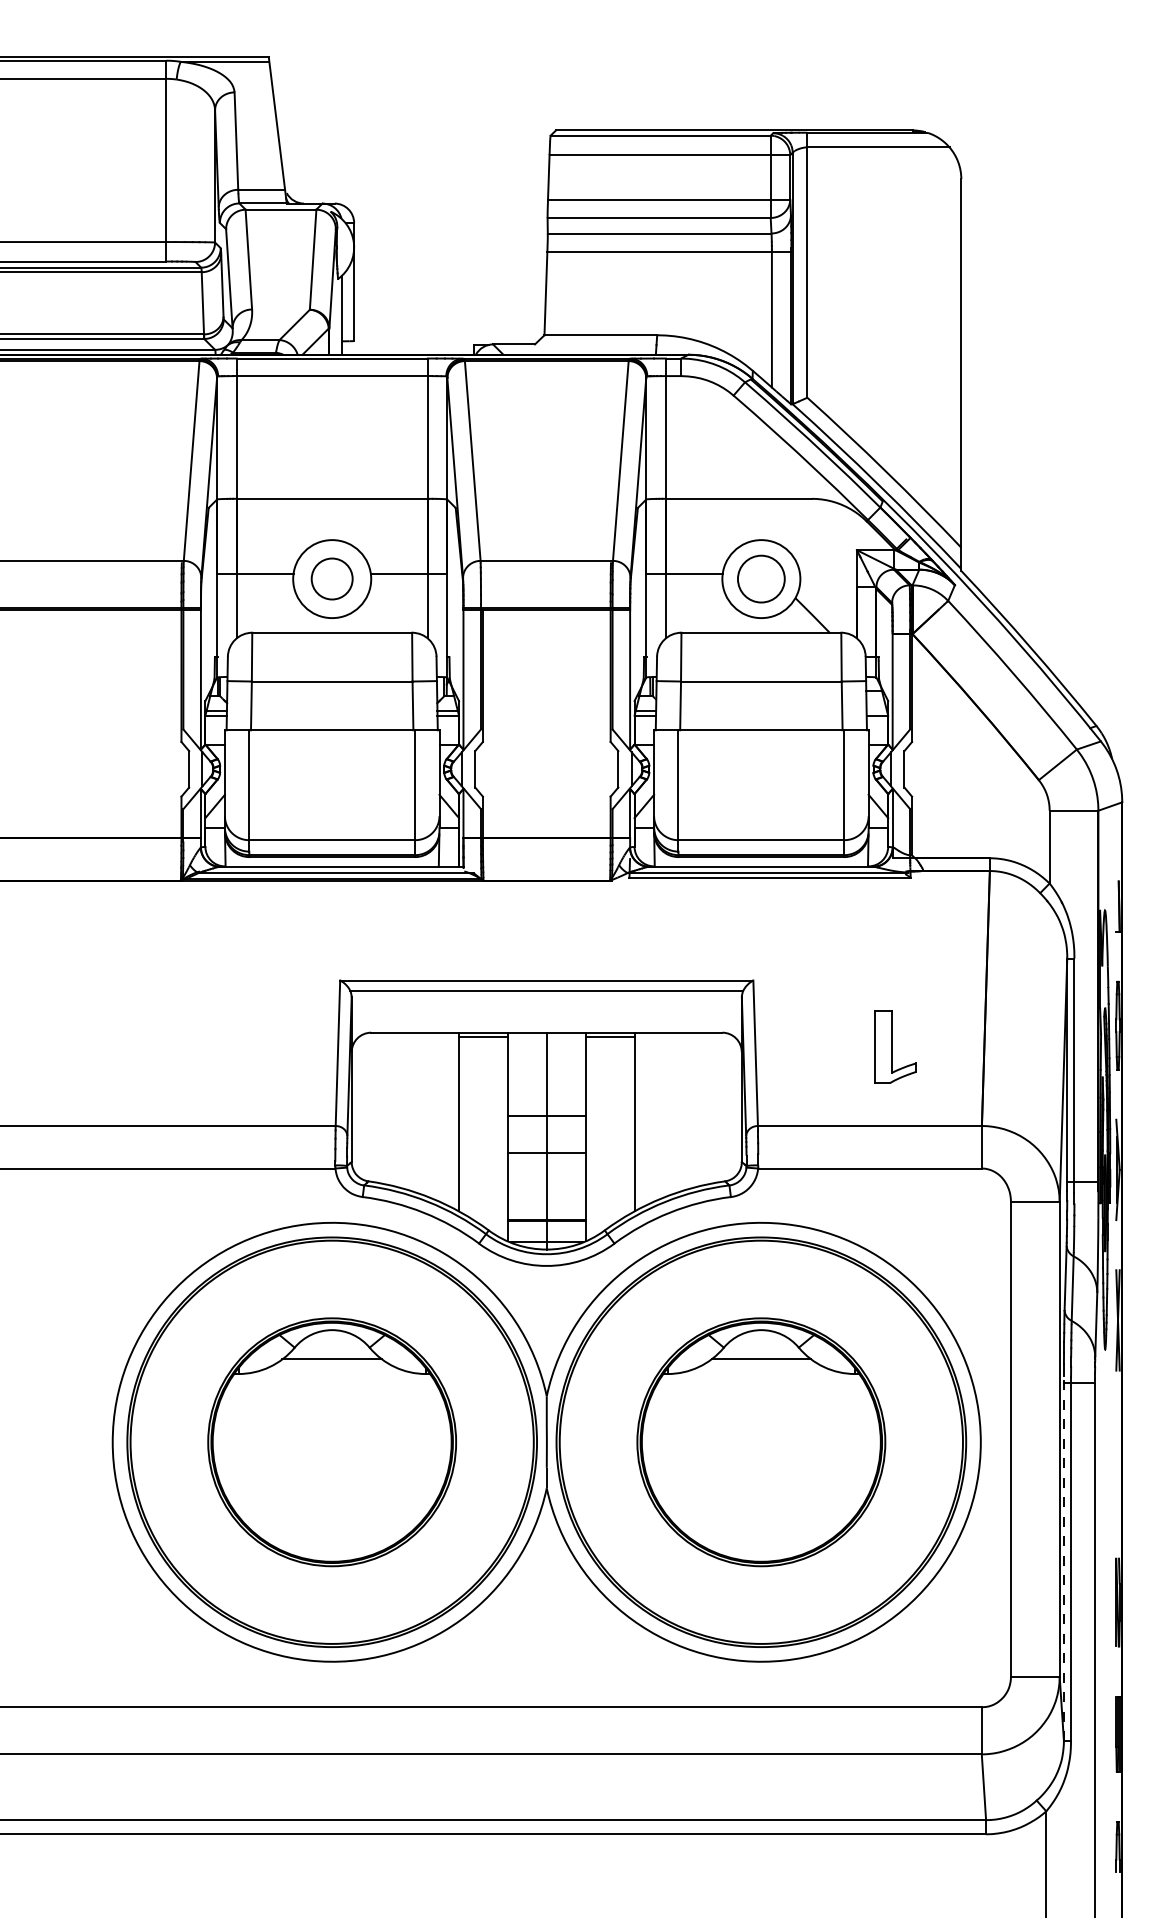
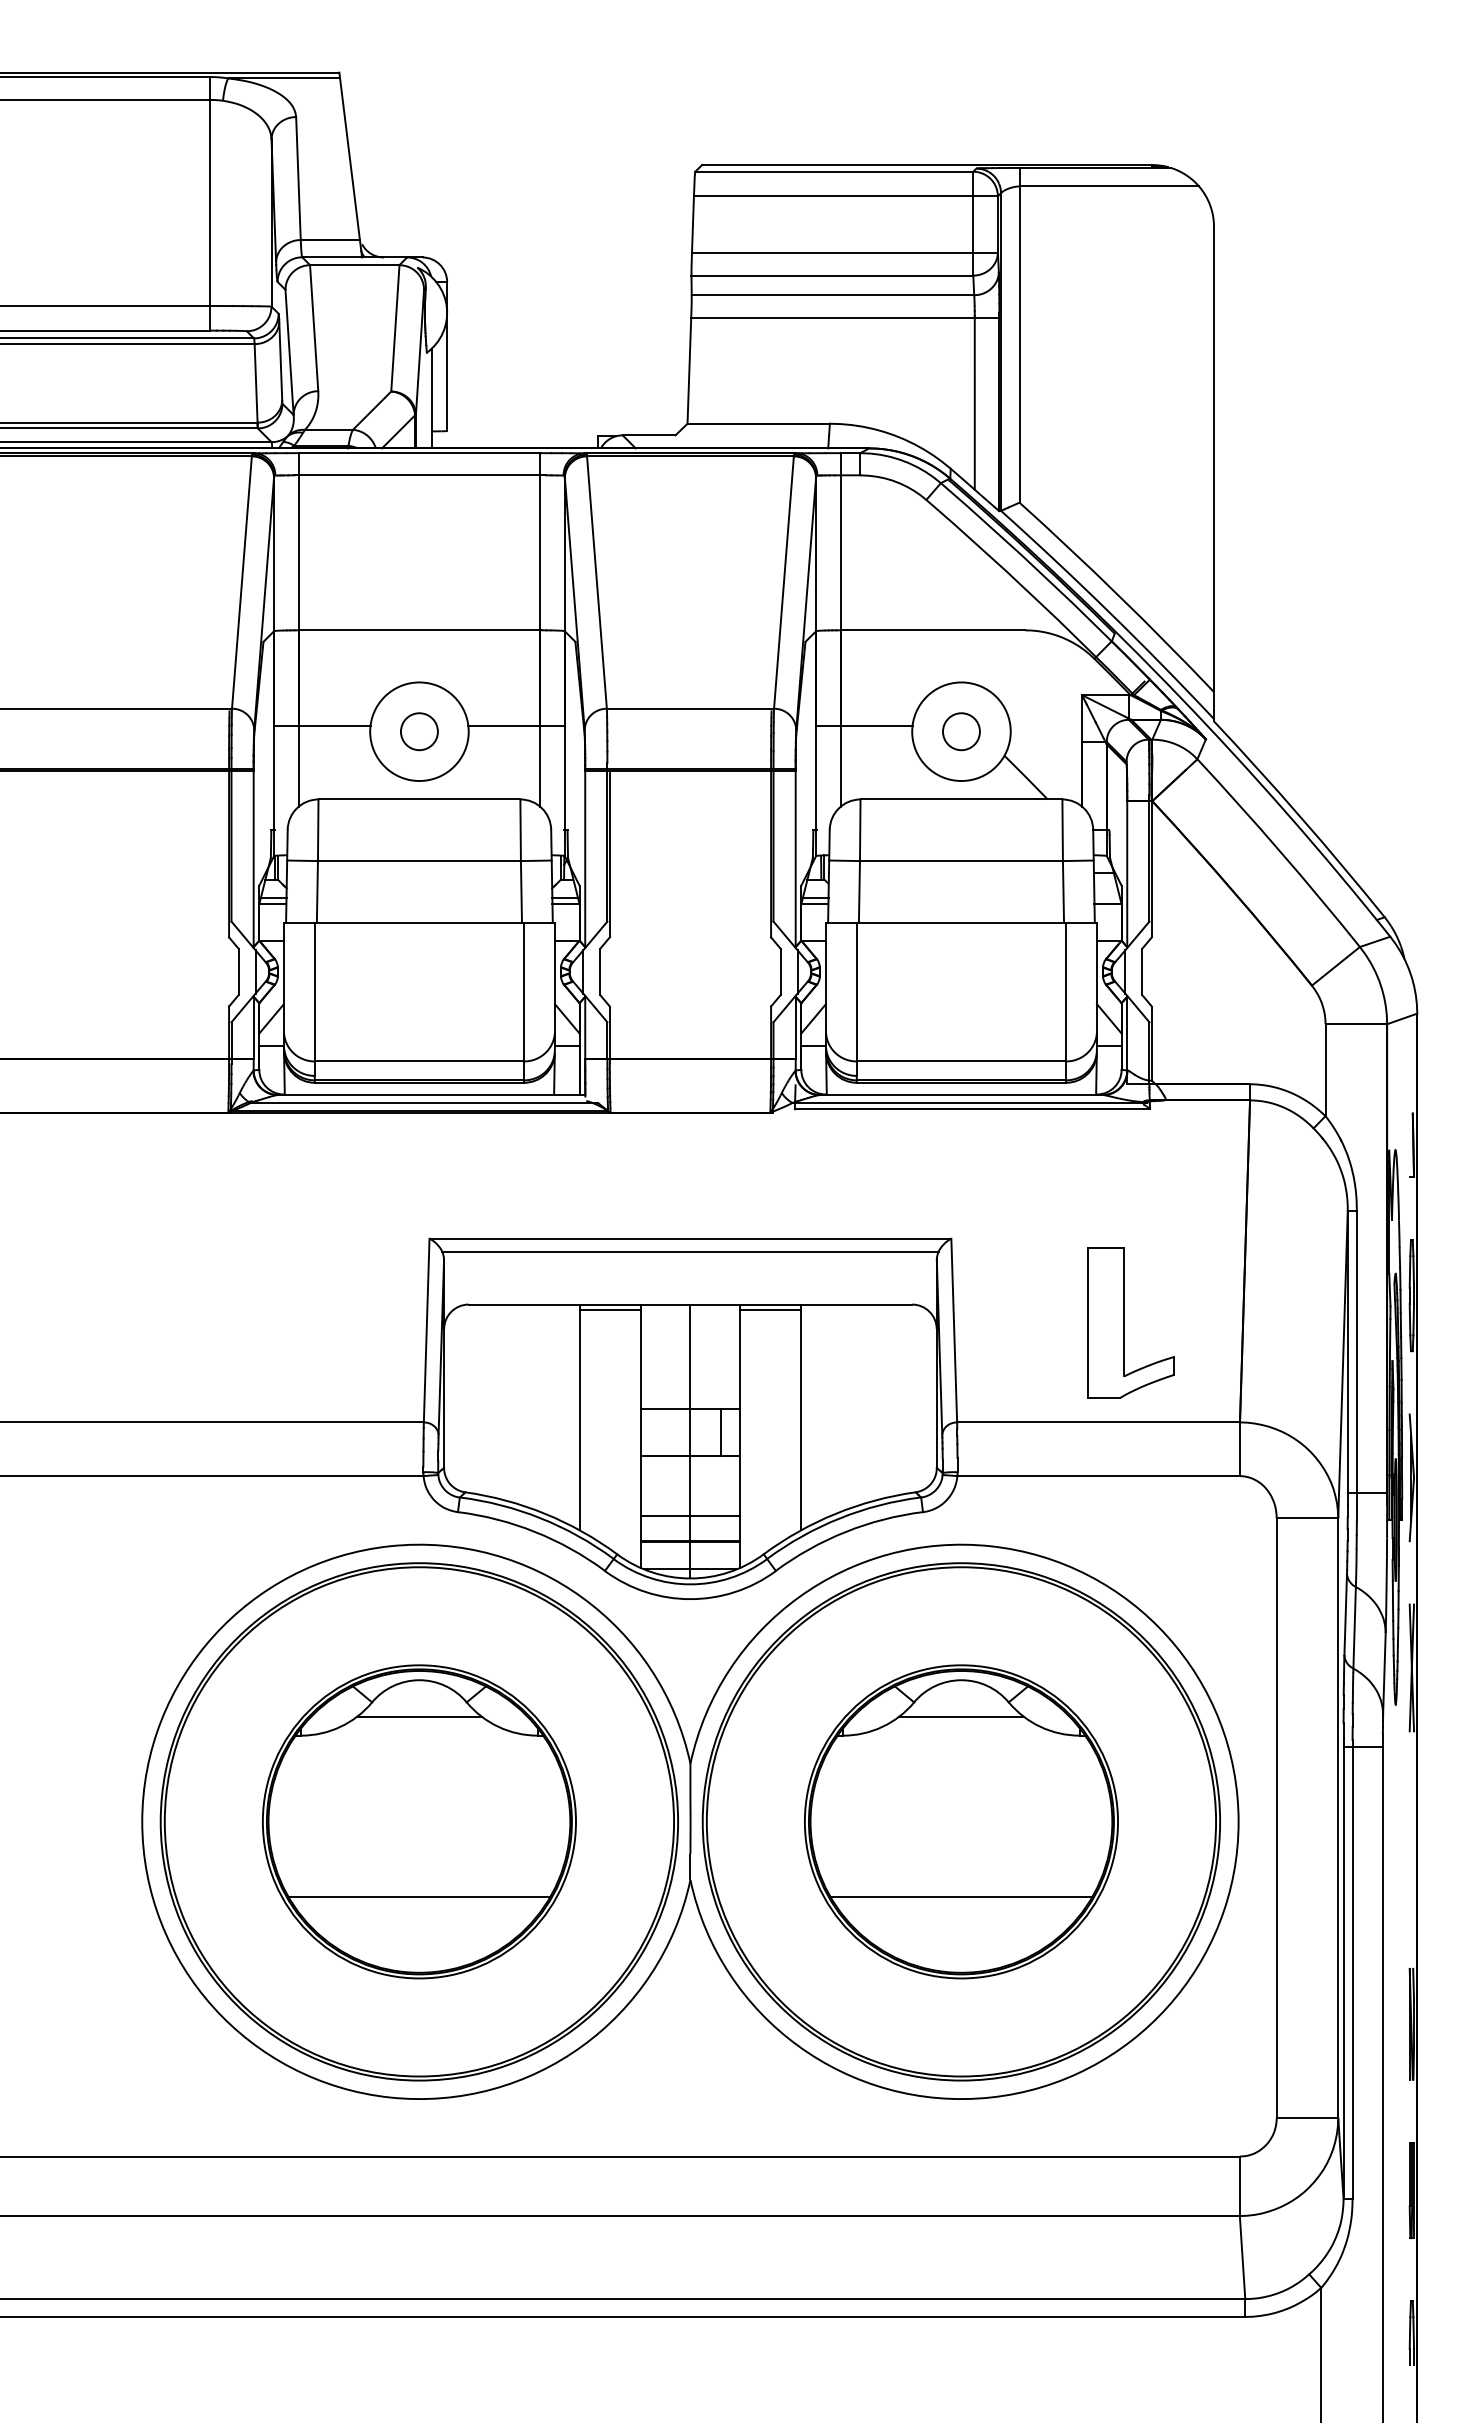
circle: (332, 578) -> (419, 731), size x0.71
circle: (760, 578) -> (960, 731), size x0.62
part: (895, 1046) -> (1130, 1322), size x1.67
line: (571, 1133) -> (721, 1432), added
line: (546, 1199) -> (690, 1515), added
line: (332, 1502) -> (419, 1897), added
line: (761, 1502) -> (961, 1897), added
line: (1063, 1558) -> (1343, 1968), dashed -> solid

